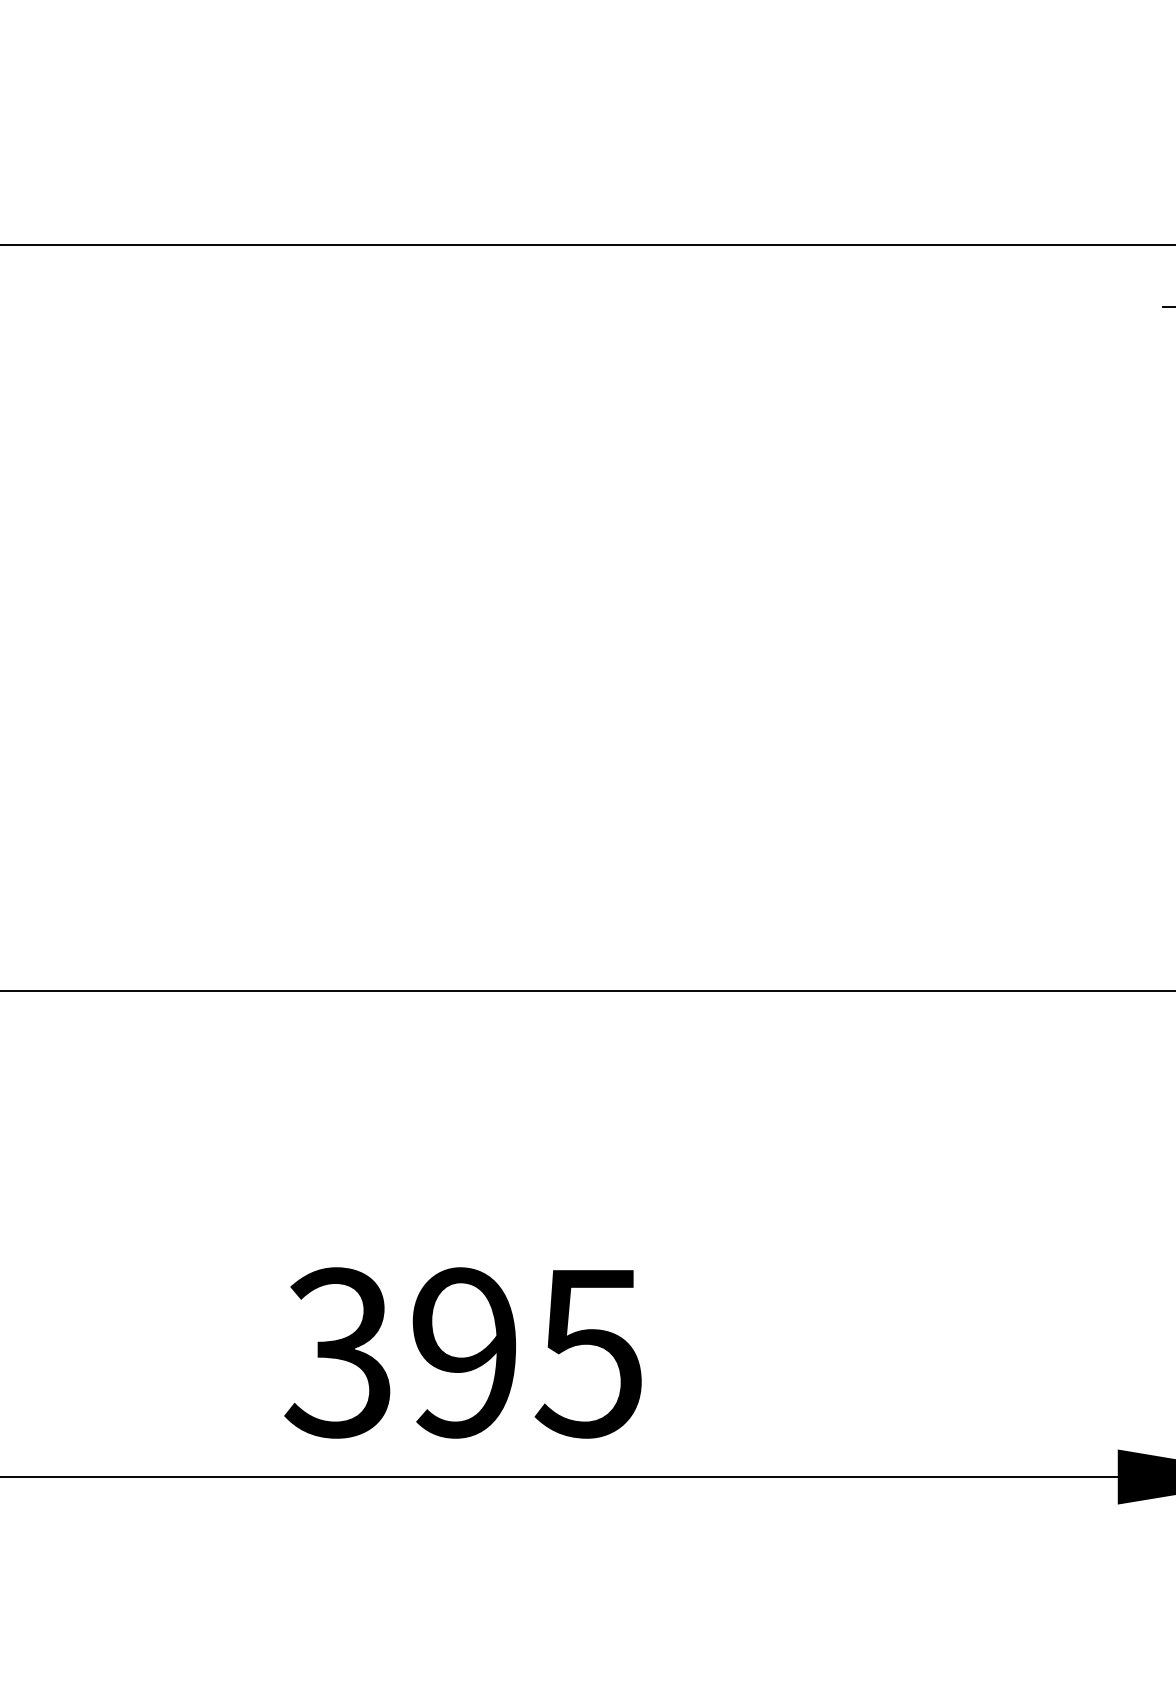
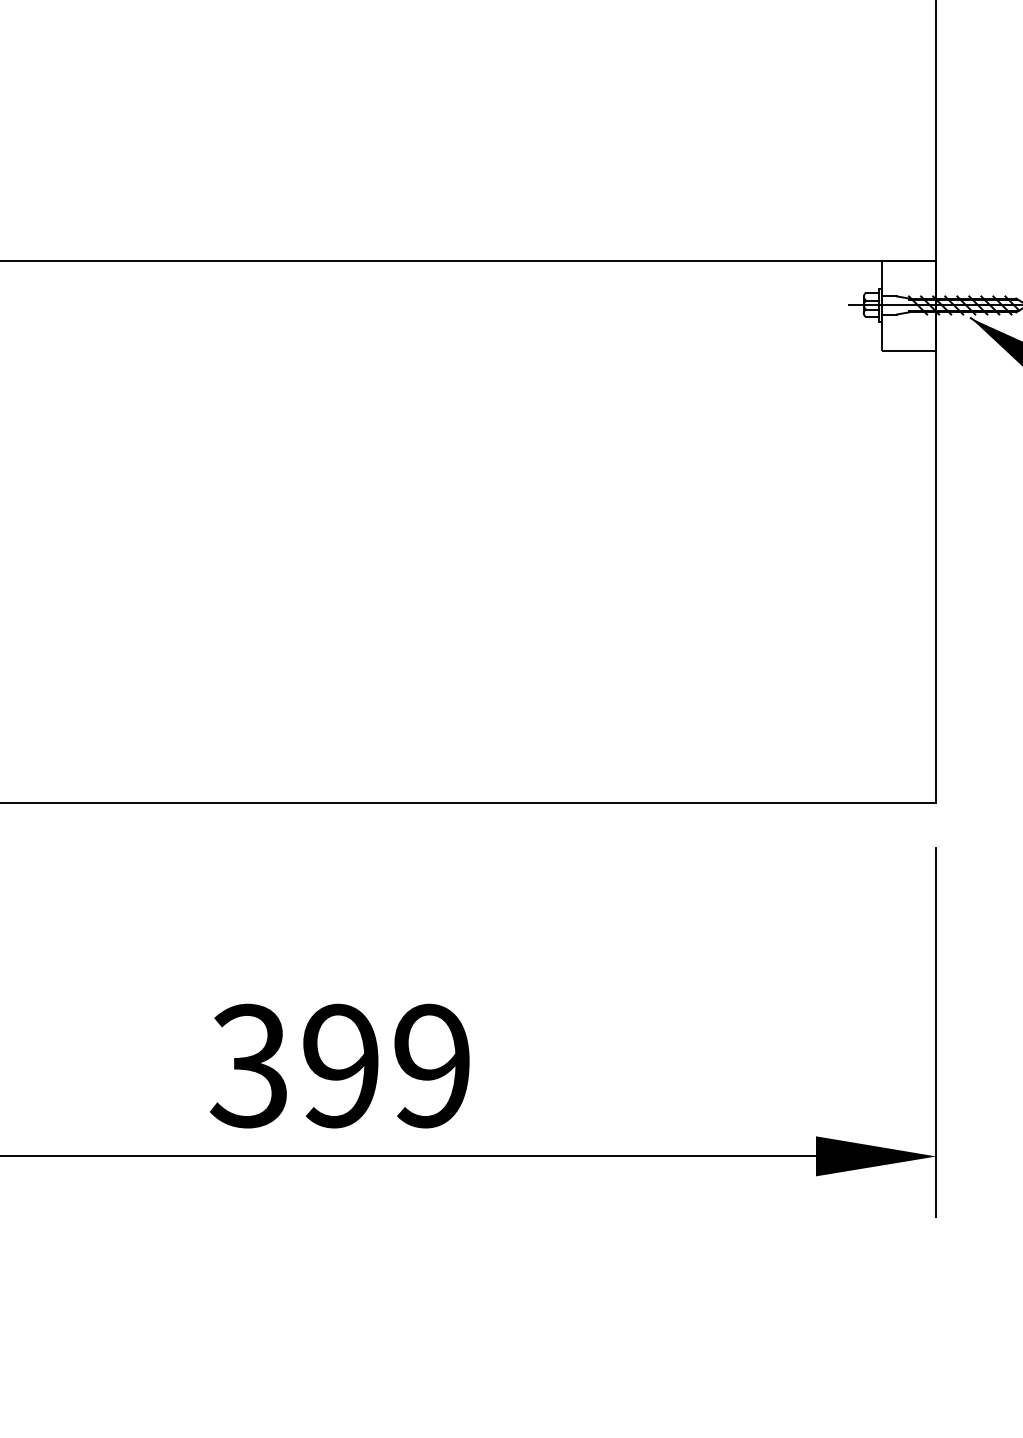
text: (587, 1352) -> (430, 1065), 395 -> 399

